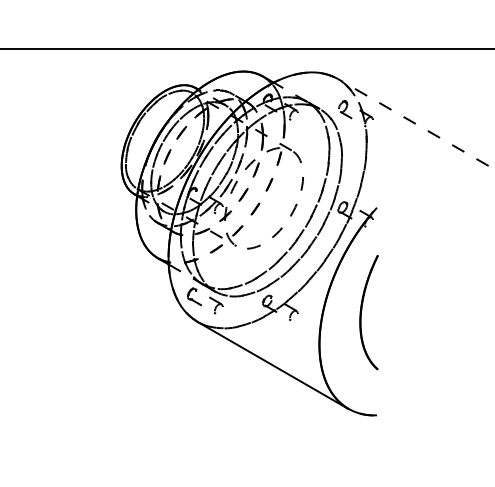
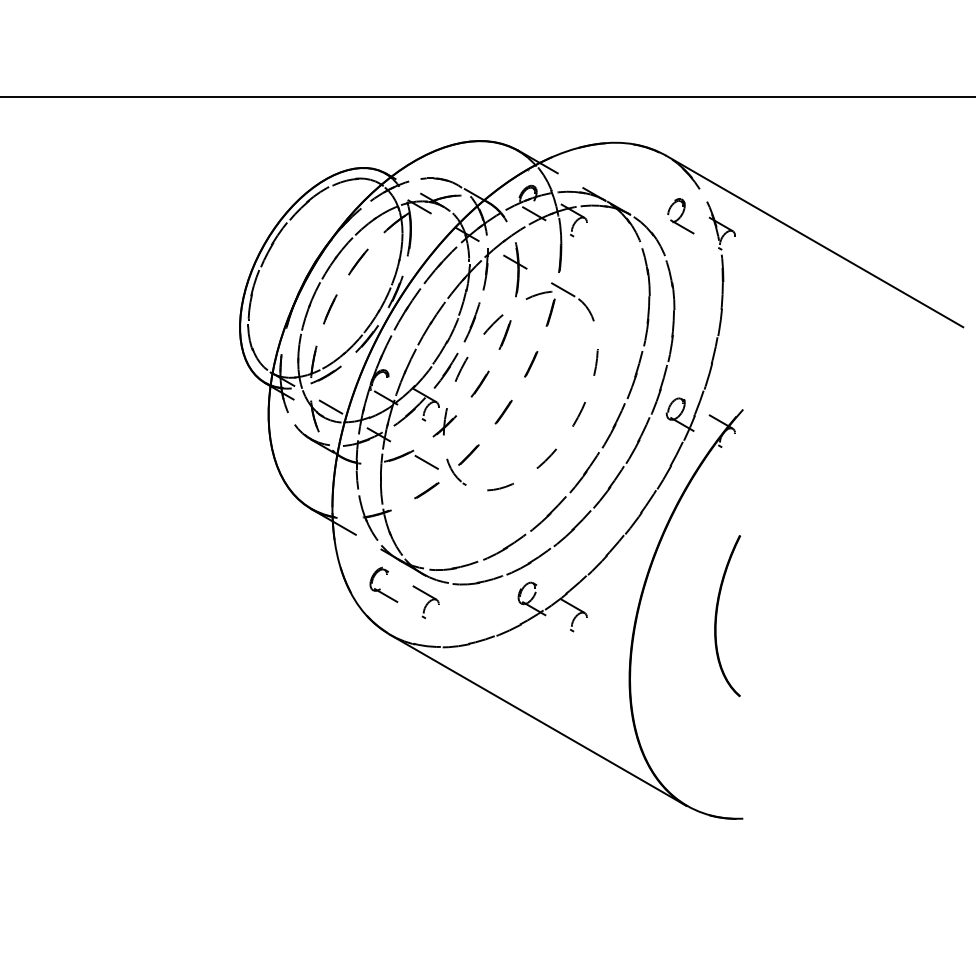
line: (412, 122) -> (813, 241), dashed -> solid
part: (368, 312) -> (726, 615), size x0.71

